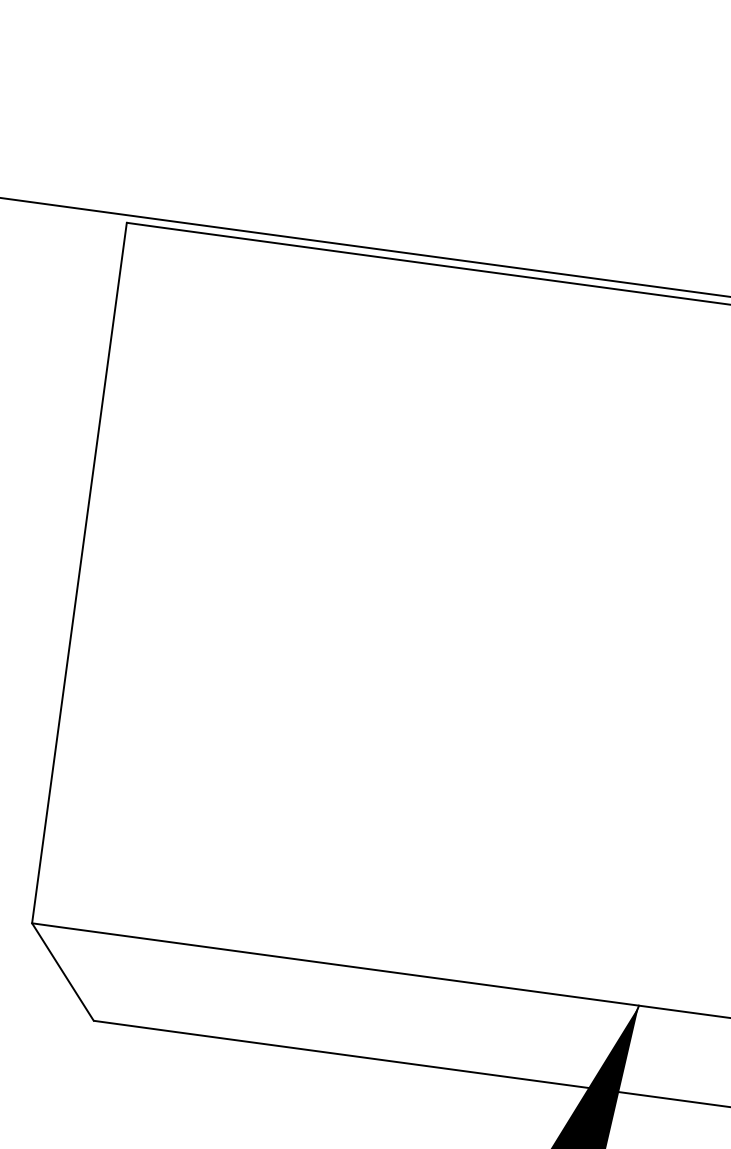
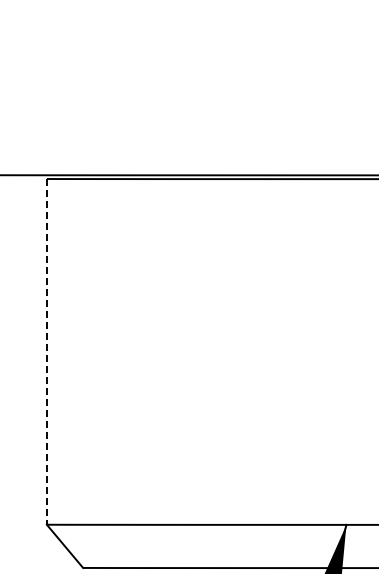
line: (78, 572) -> (46, 351), solid -> dashed

